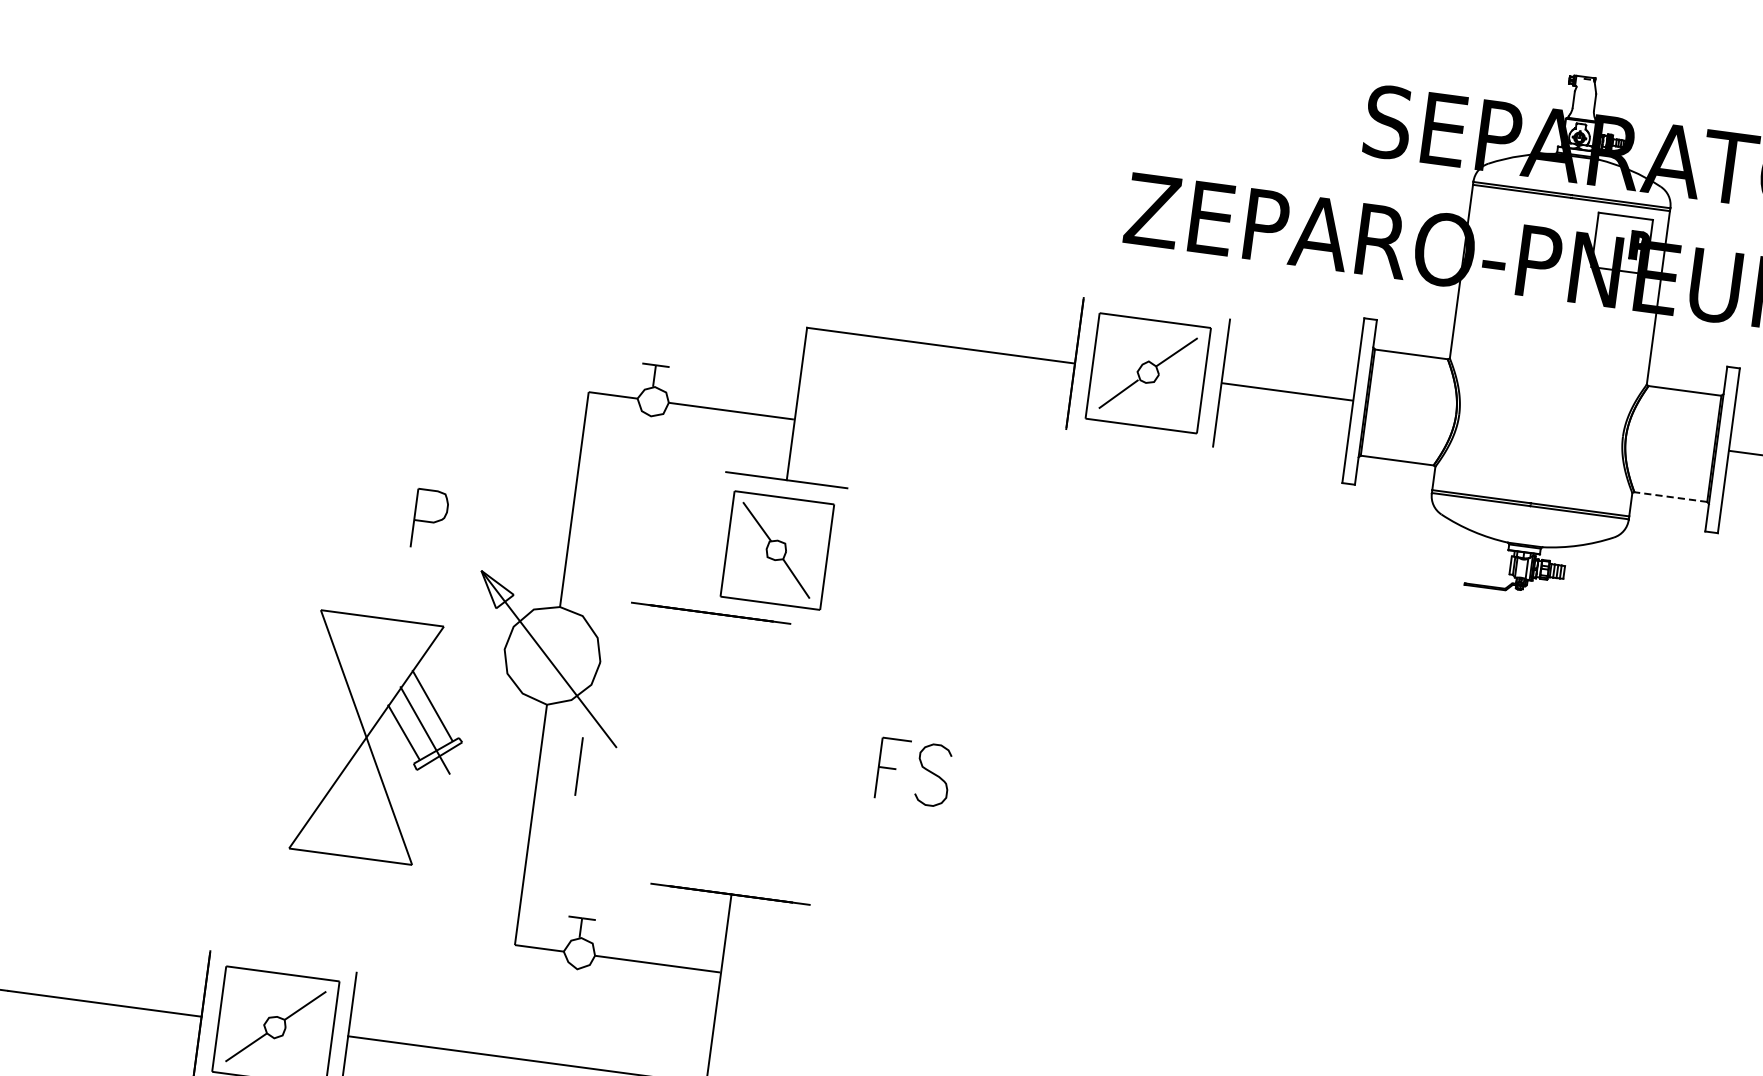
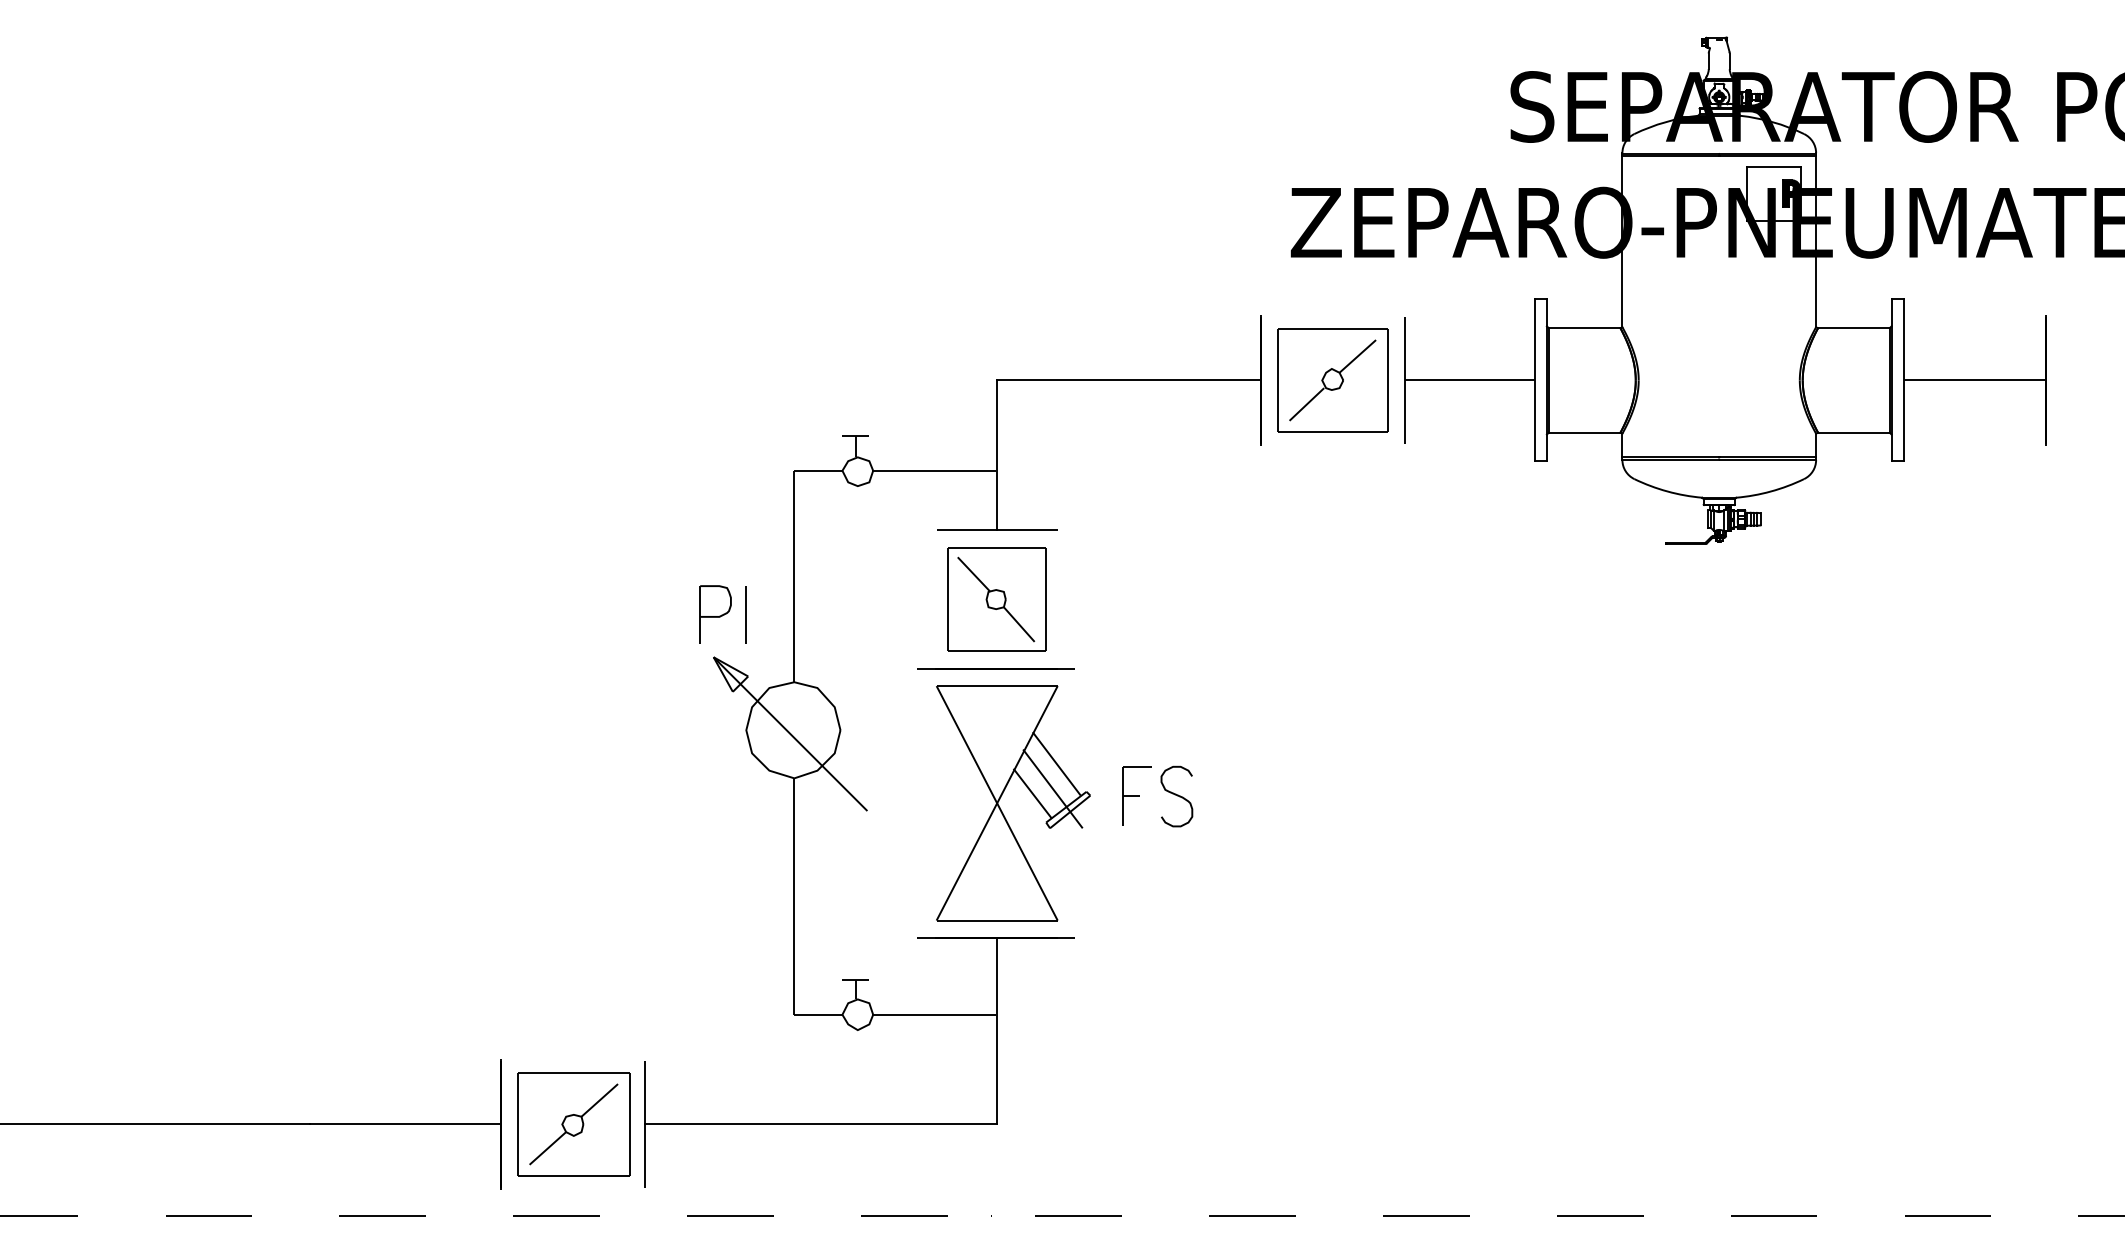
line: (1670, 496) -> (1853, 432), dashed -> solid
part: (430, 519) -> (715, 614), moved
line: (710, 612) -> (995, 668), moved
part: (371, 732) -> (1001, 797), moved
line: (578, 765) -> (745, 614), moved

